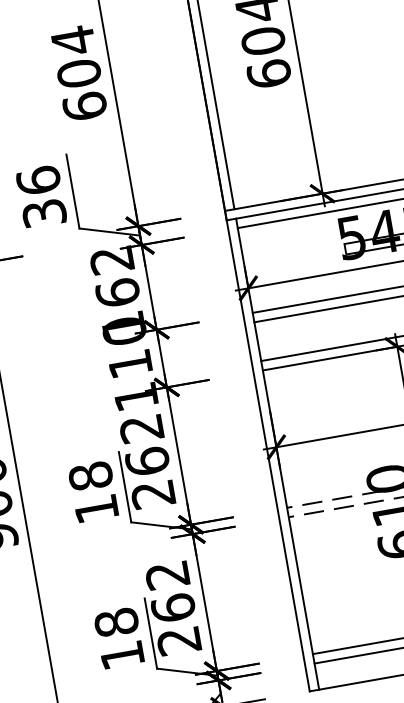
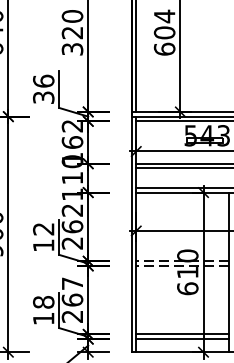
text: (78, 72) -> (72, 32), 604 -> 320
text: (90, 475) -> (43, 228), 18 -> 12
text: (165, 575) -> (71, 283), 262 -> 267

